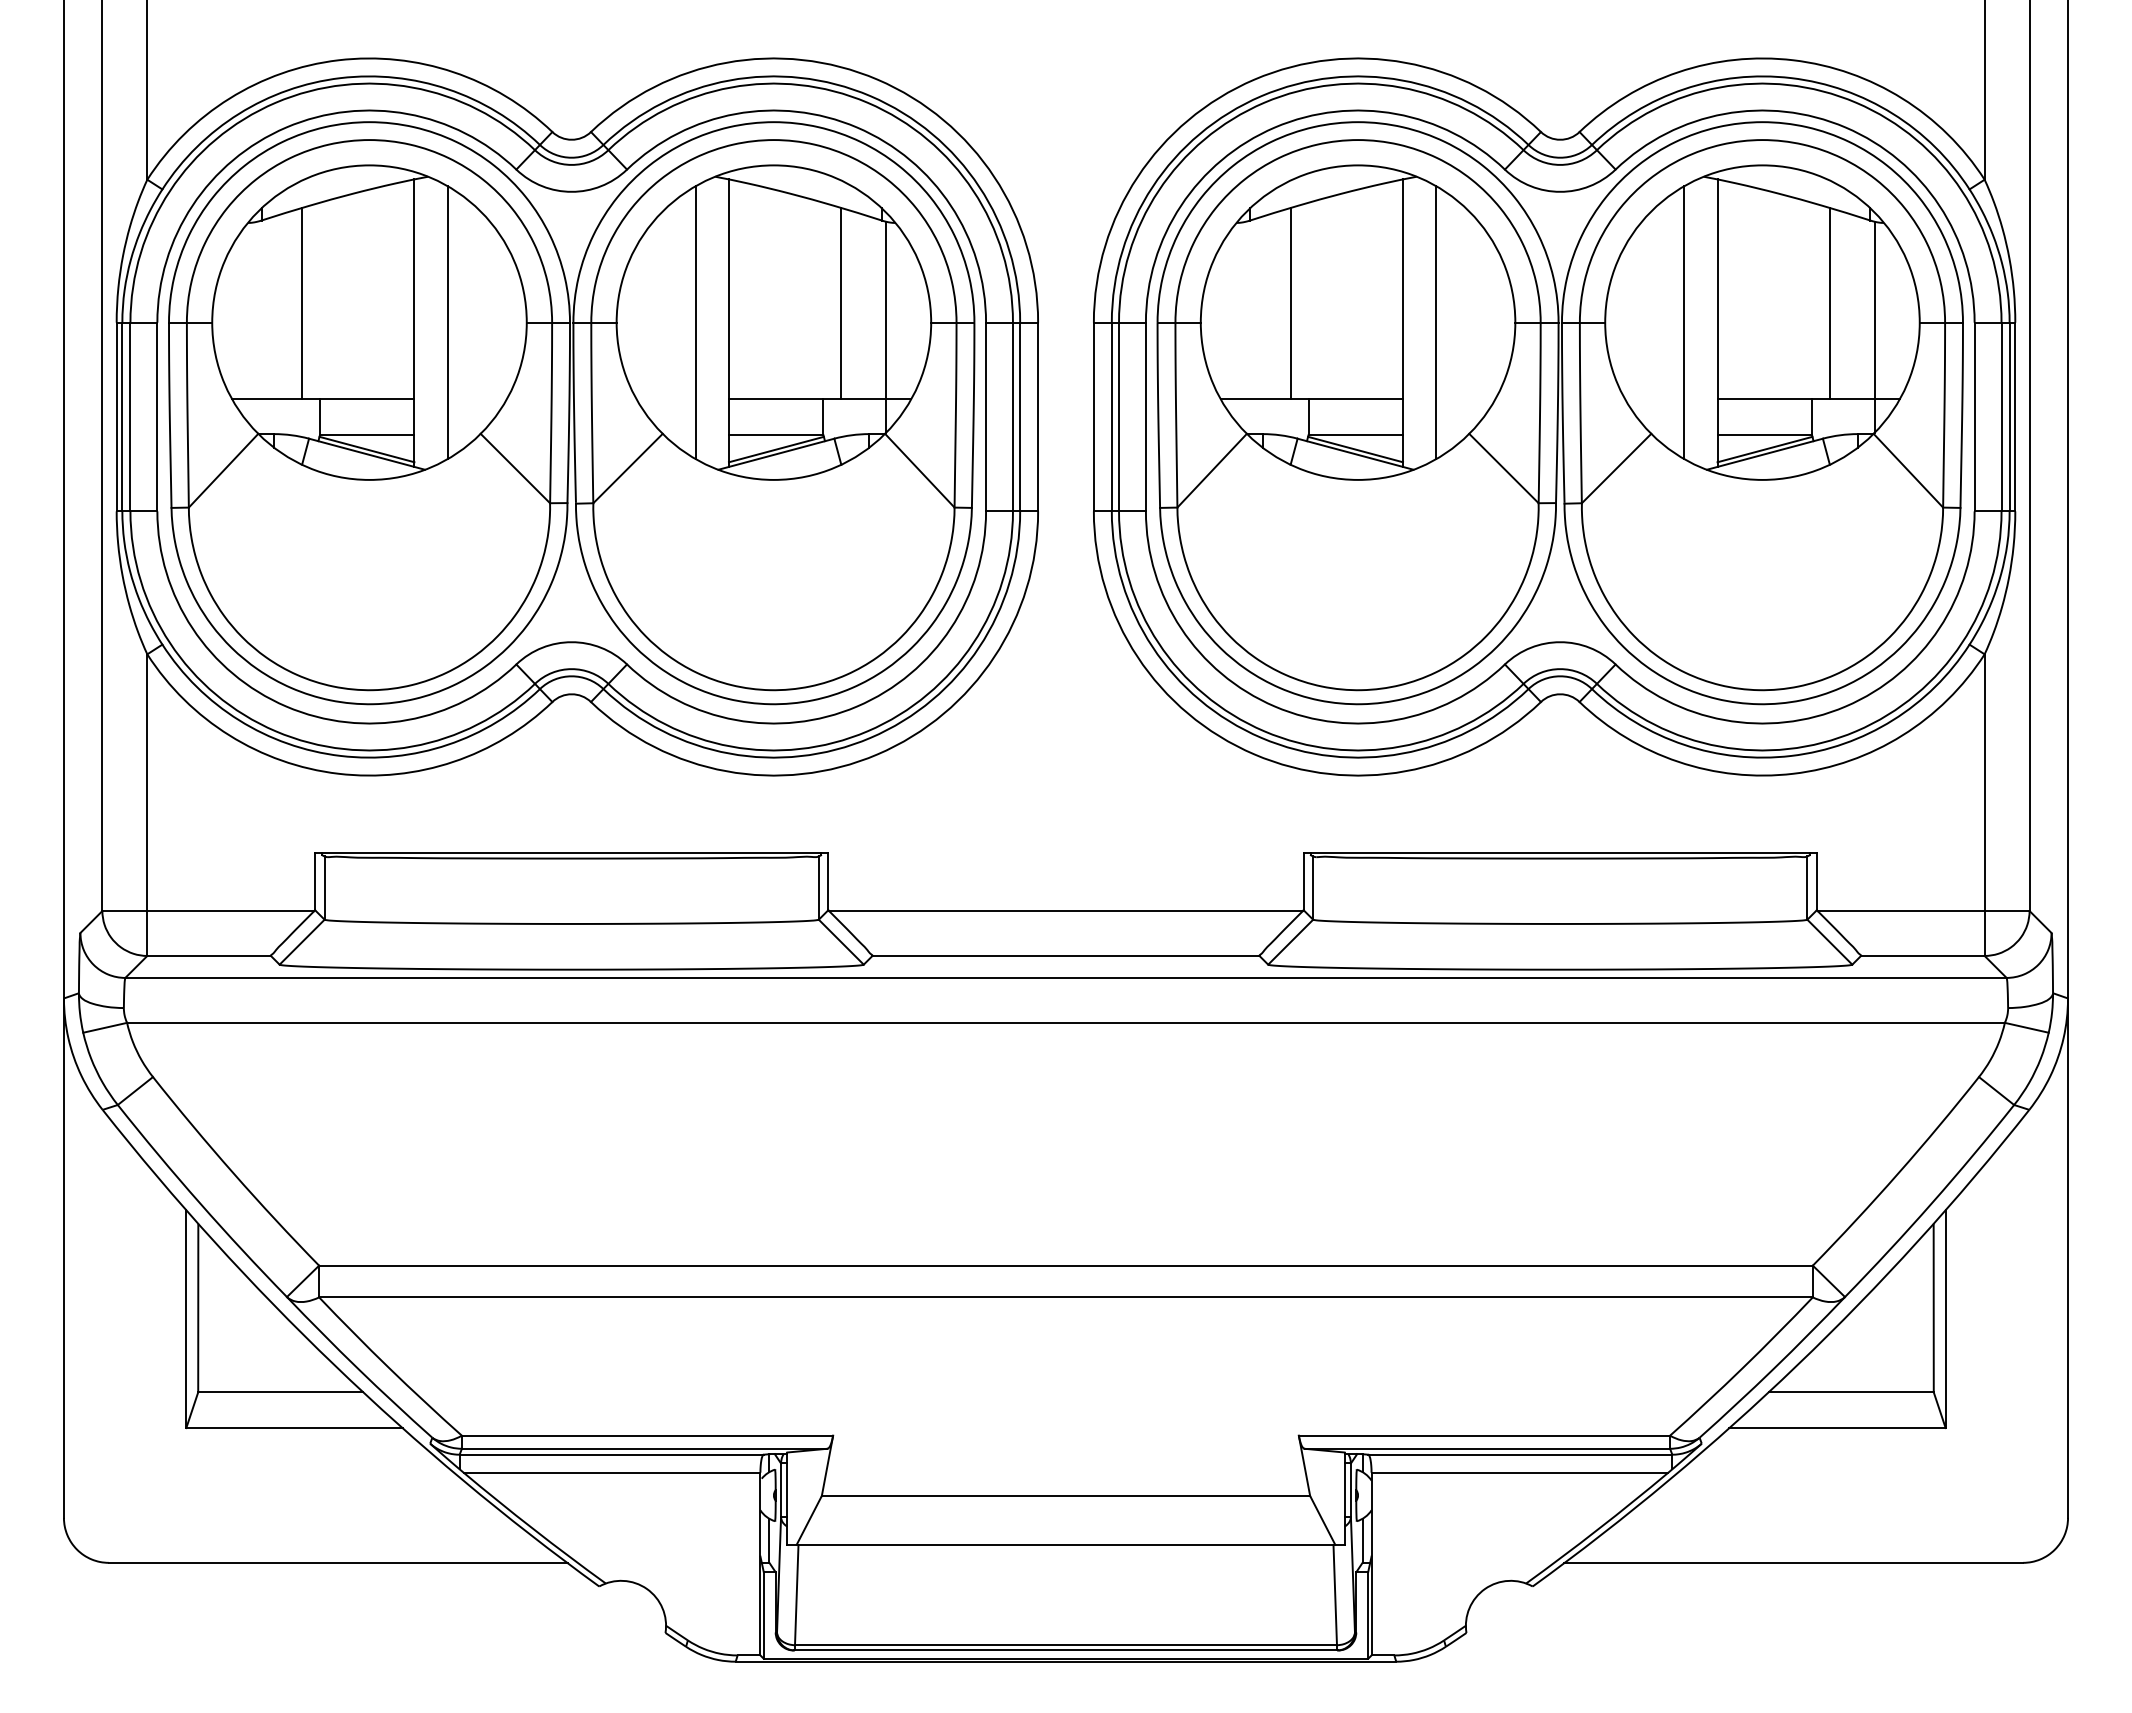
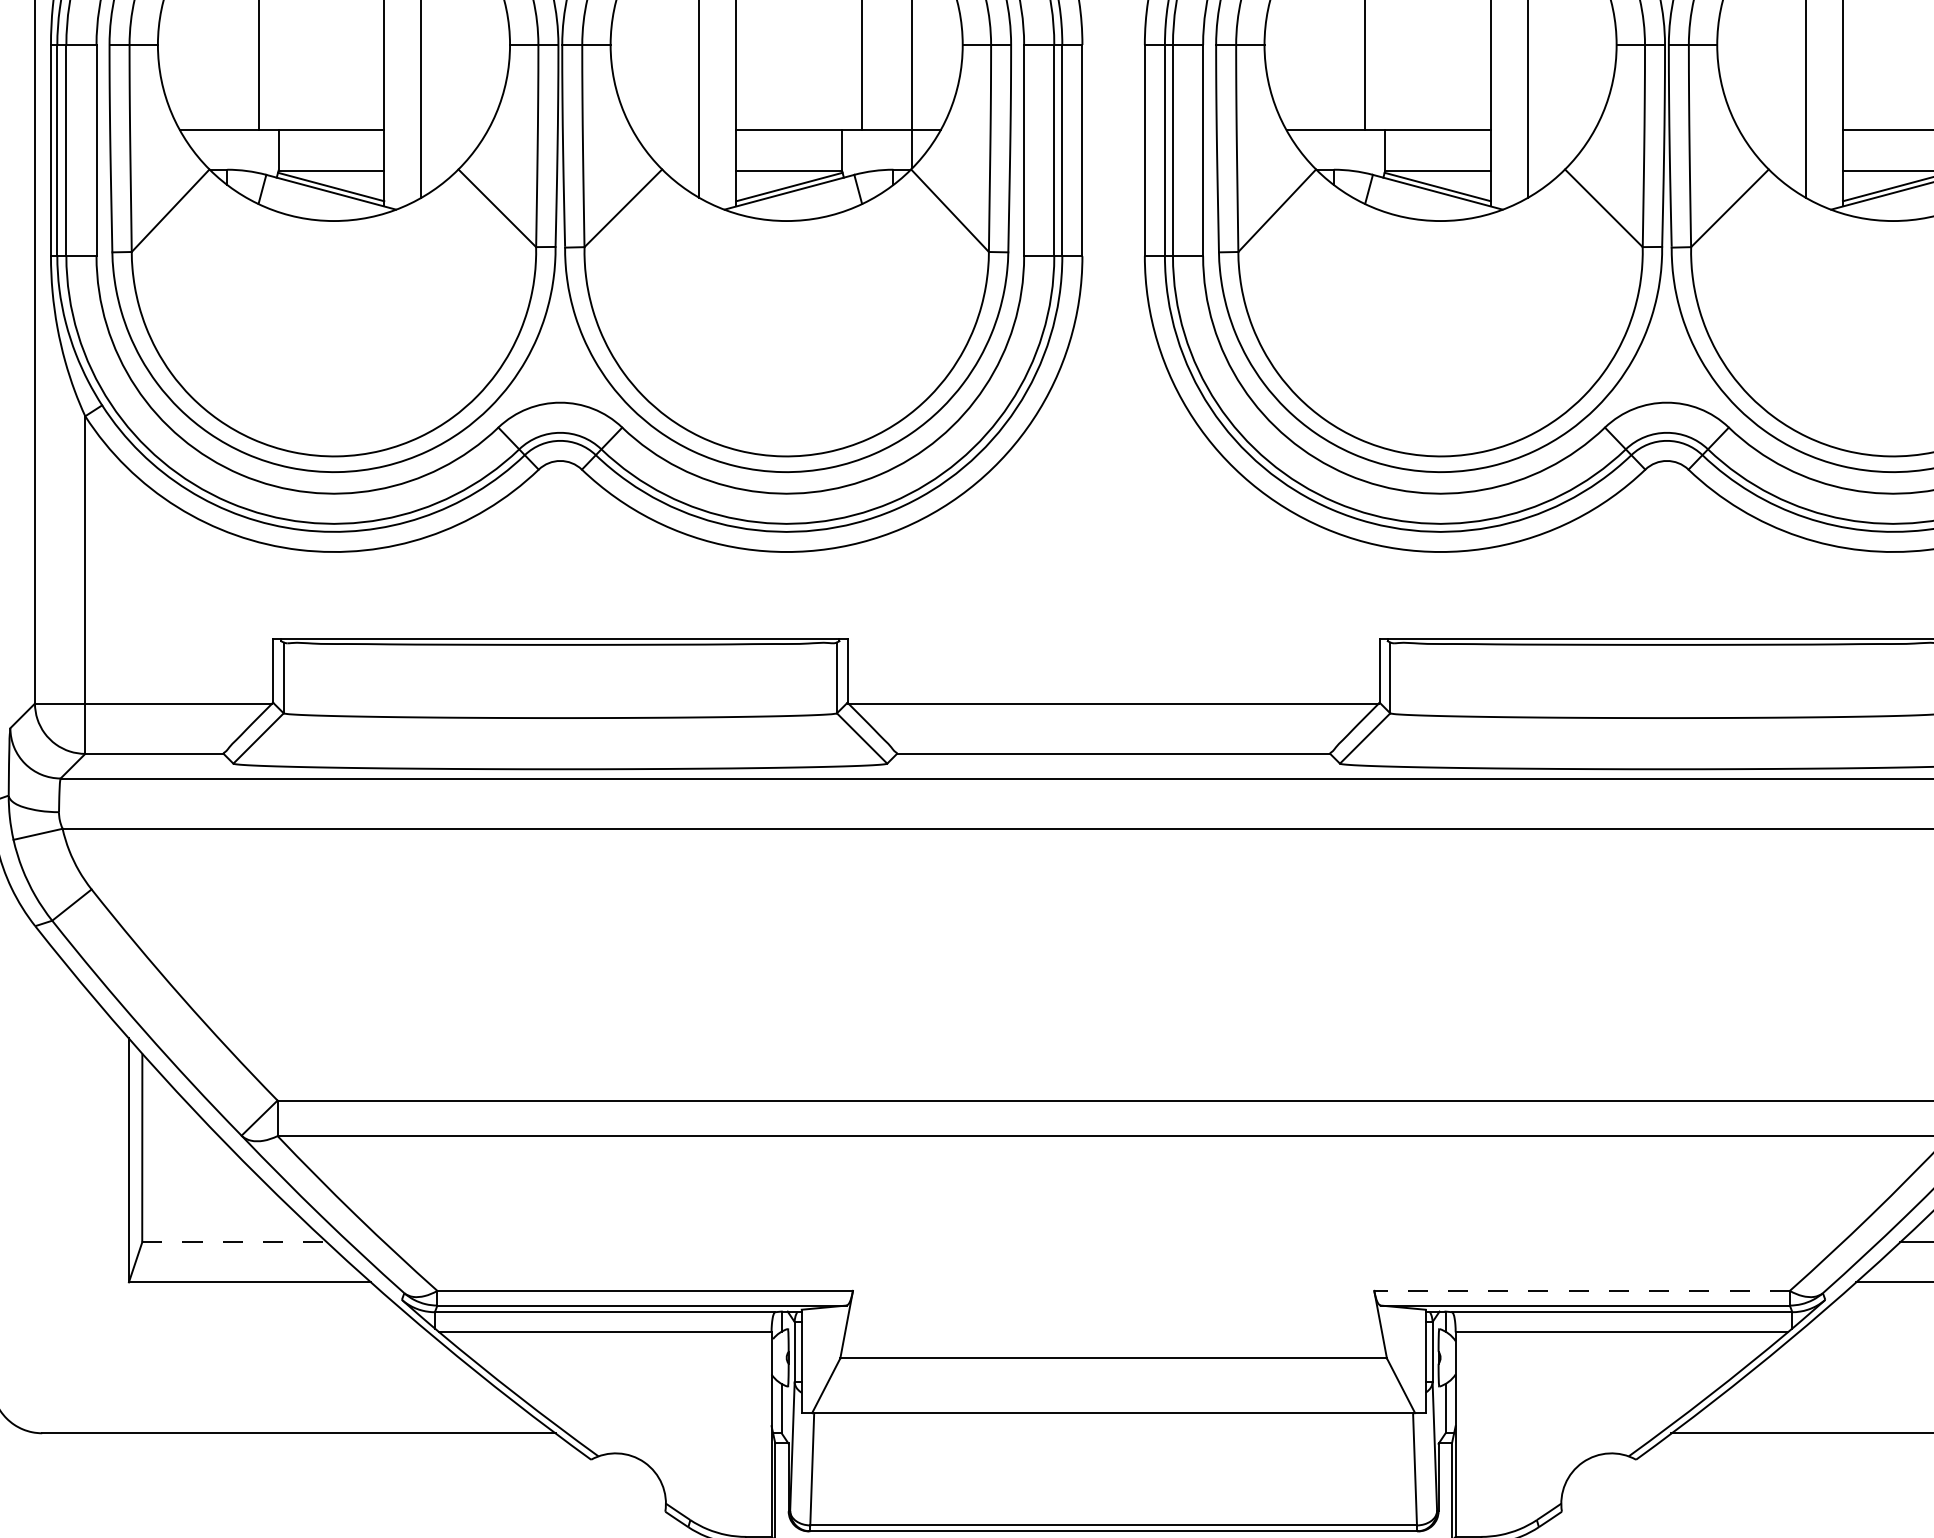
line: (280, 1392) -> (234, 1242), solid -> dashed
line: (1484, 1435) -> (1582, 1290), solid -> dashed

